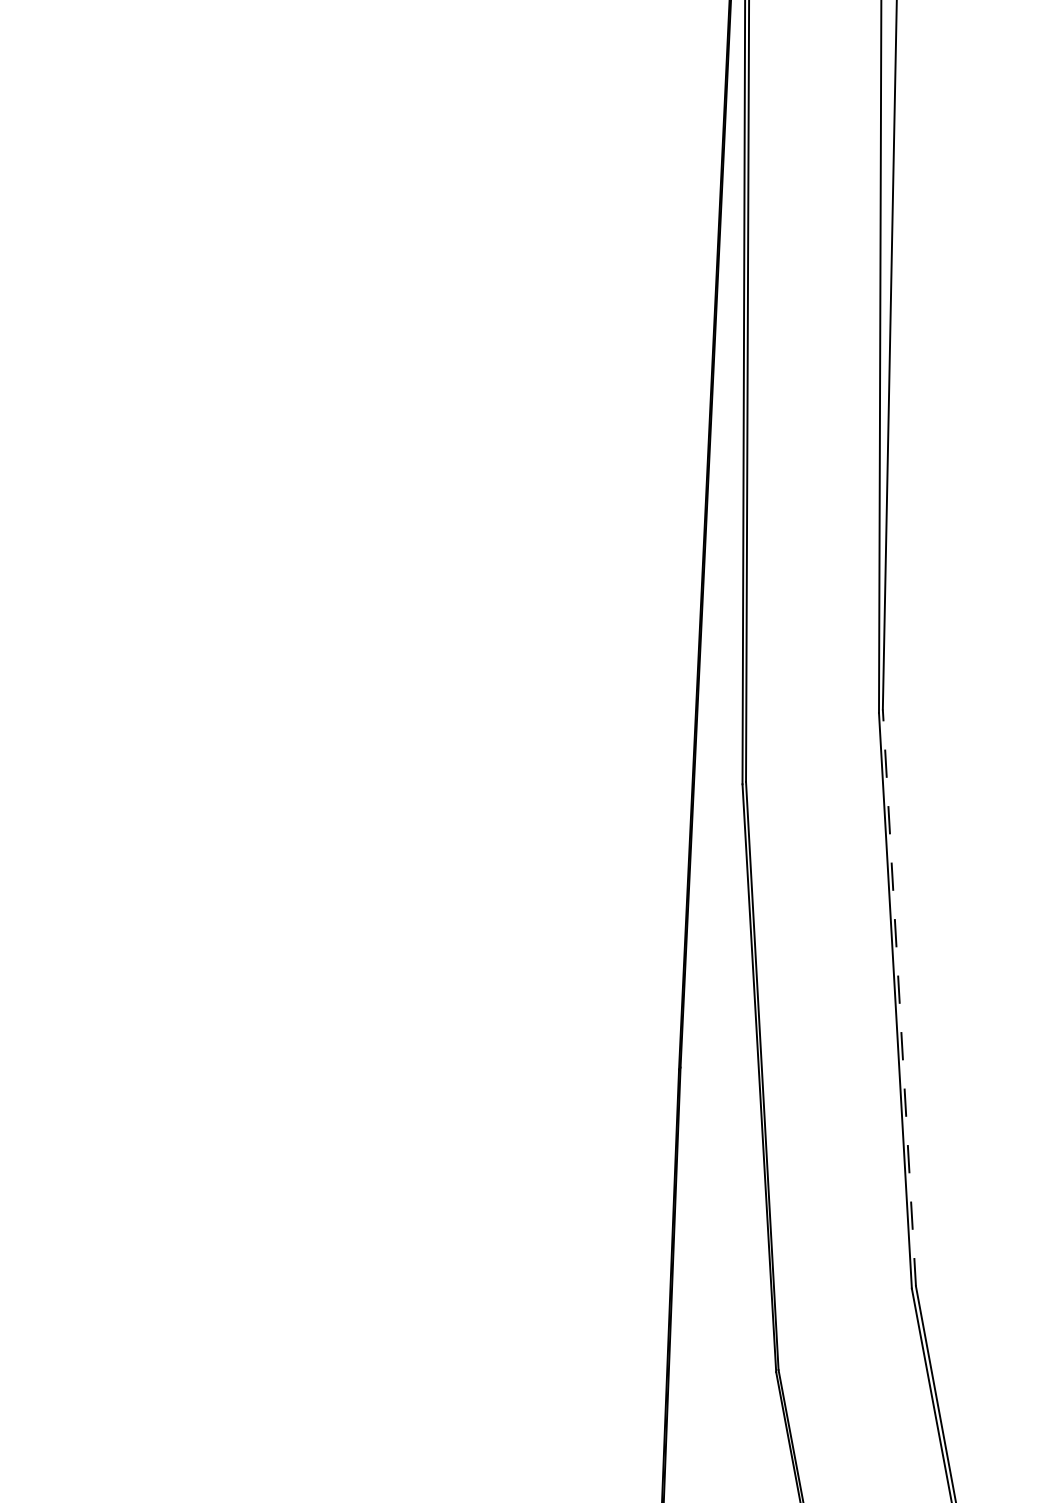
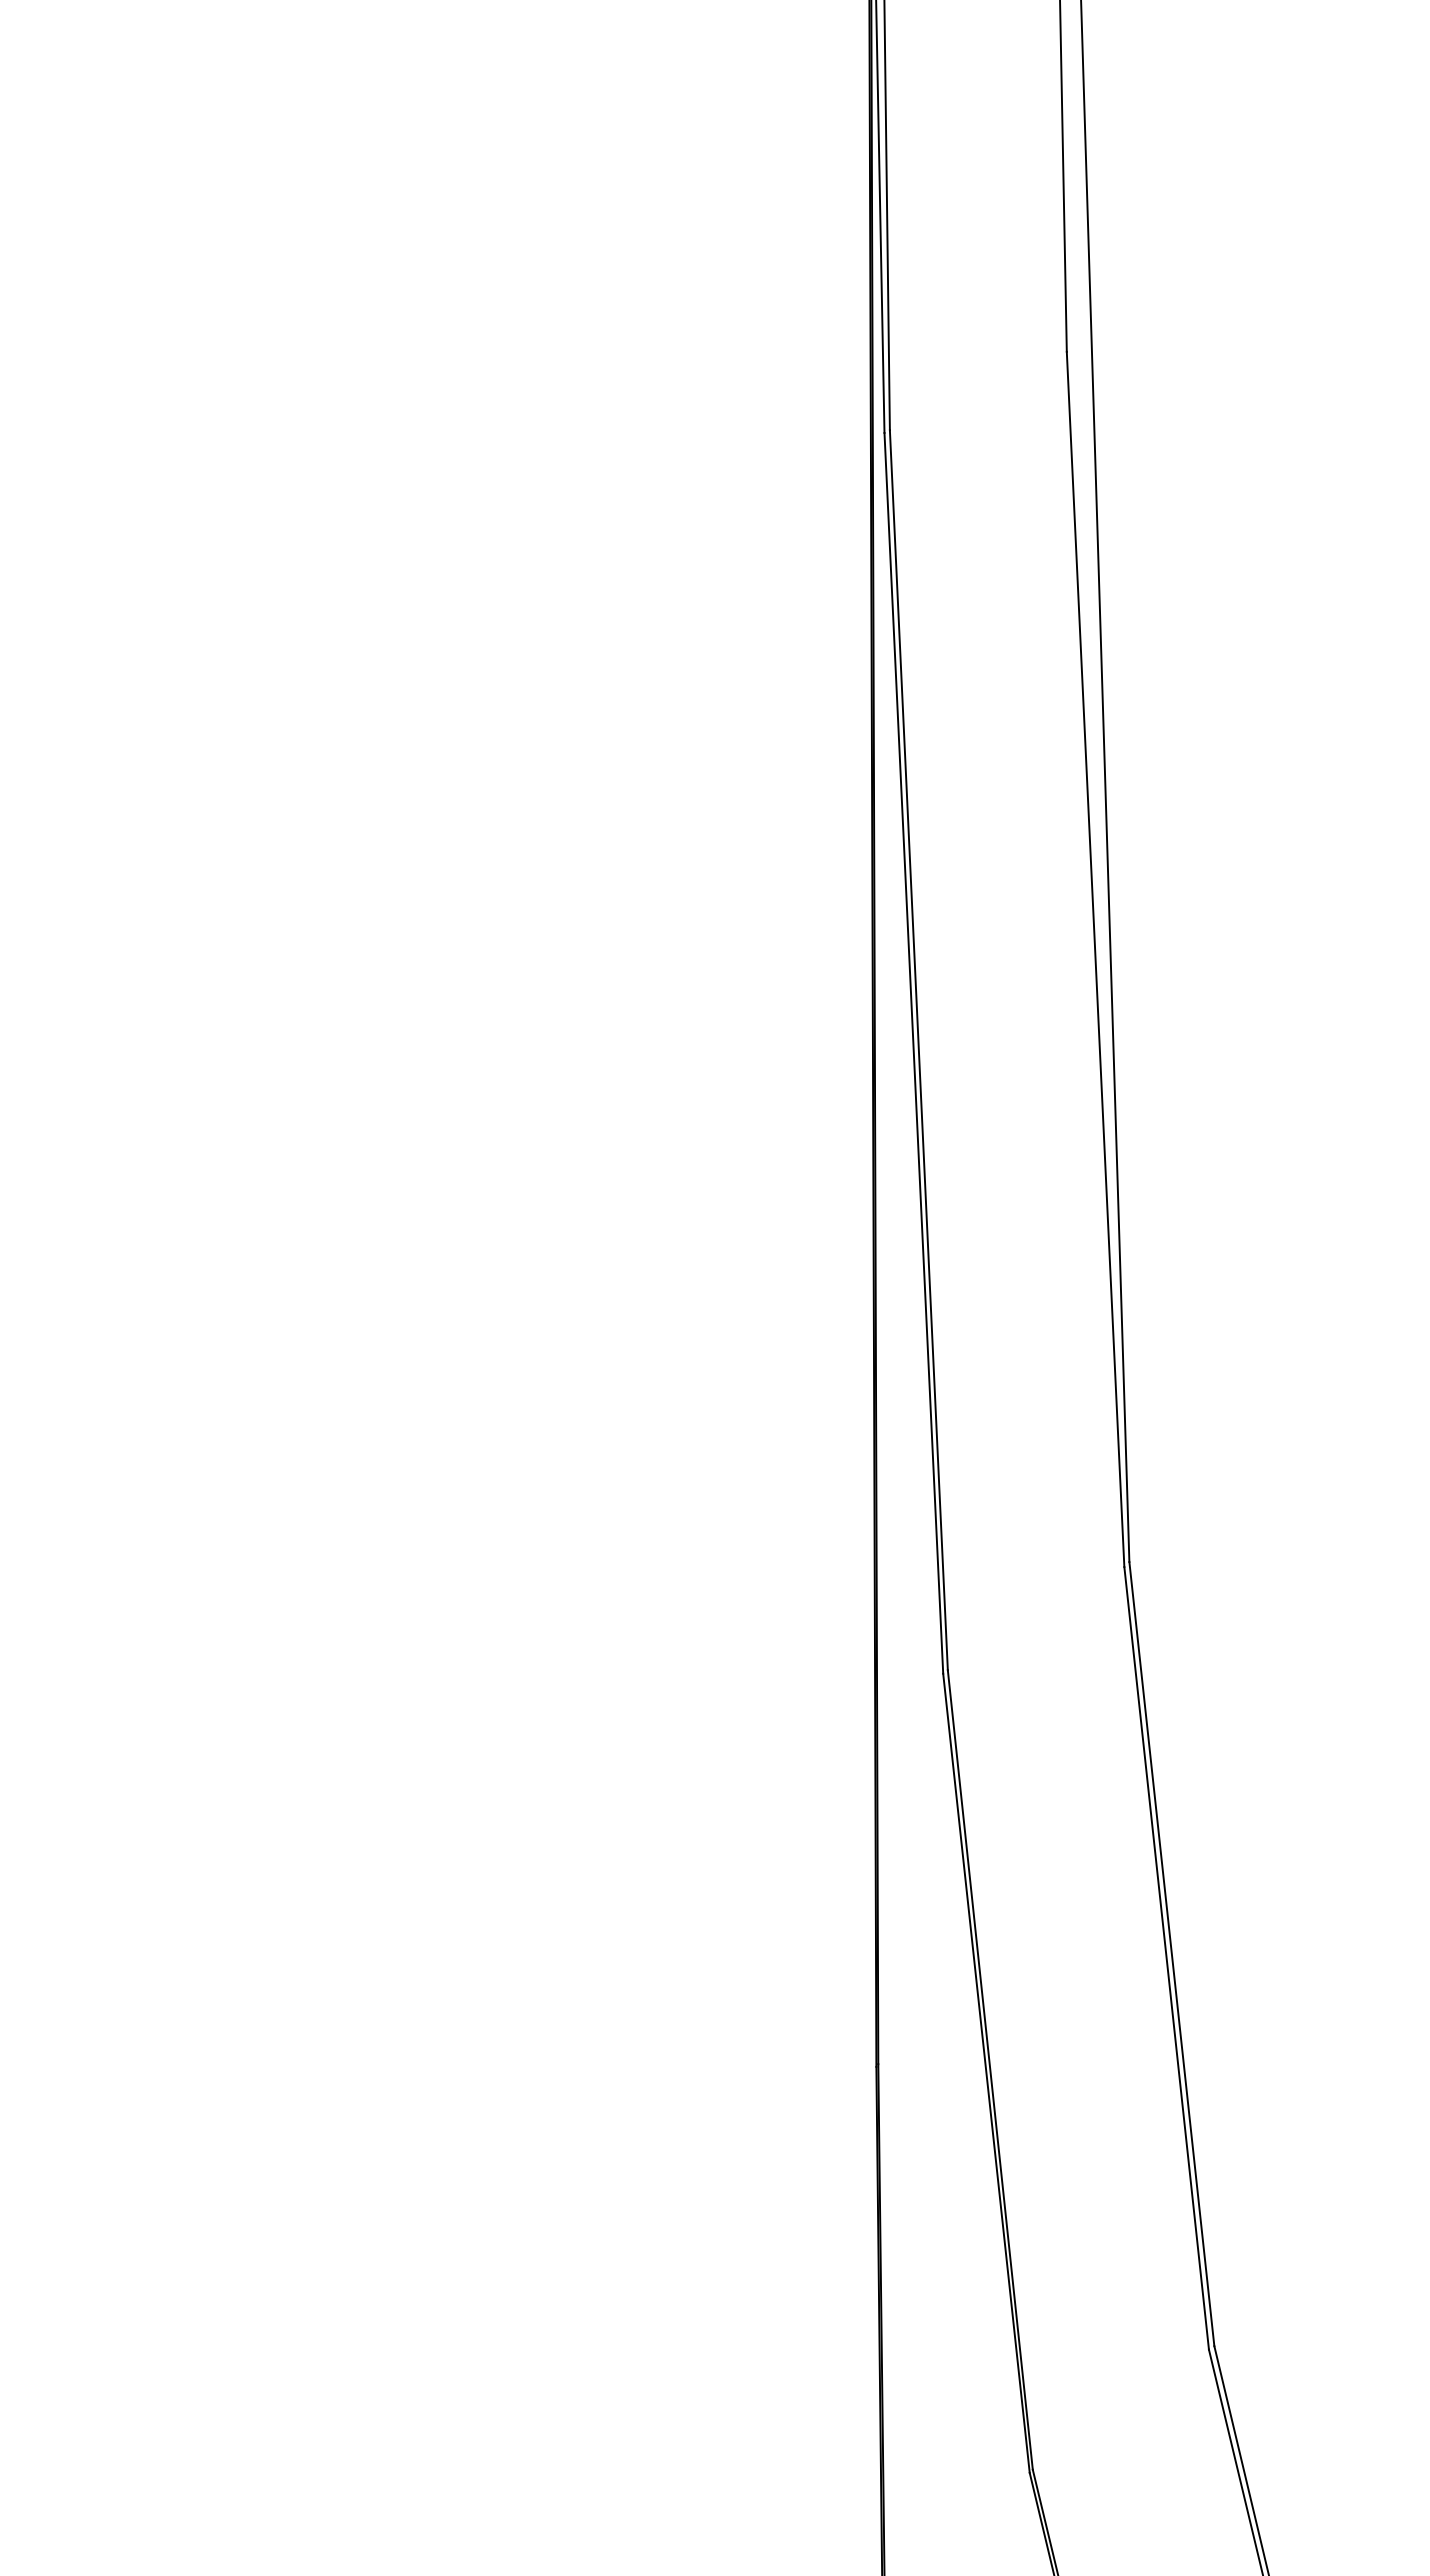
line: (899, 997) -> (1171, 1953), dashed -> solid

